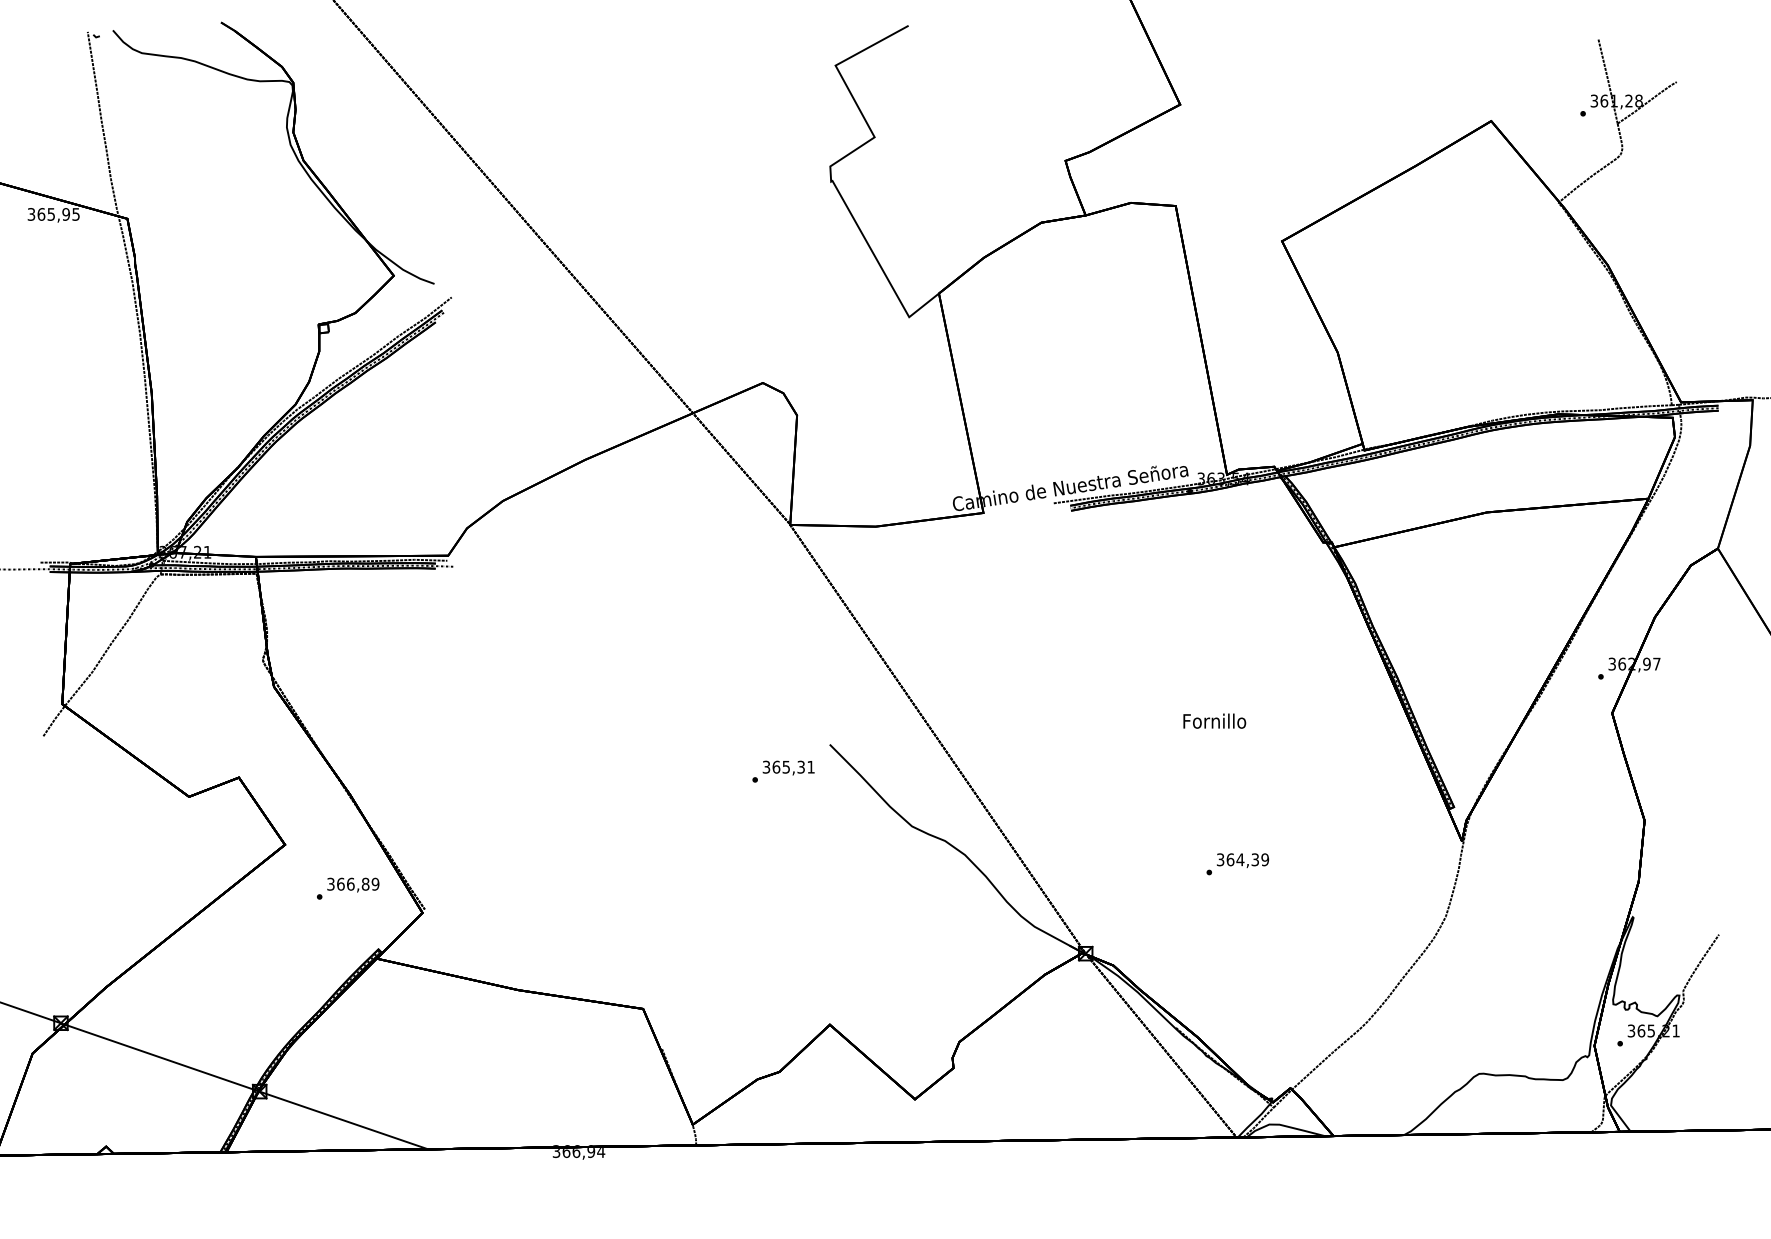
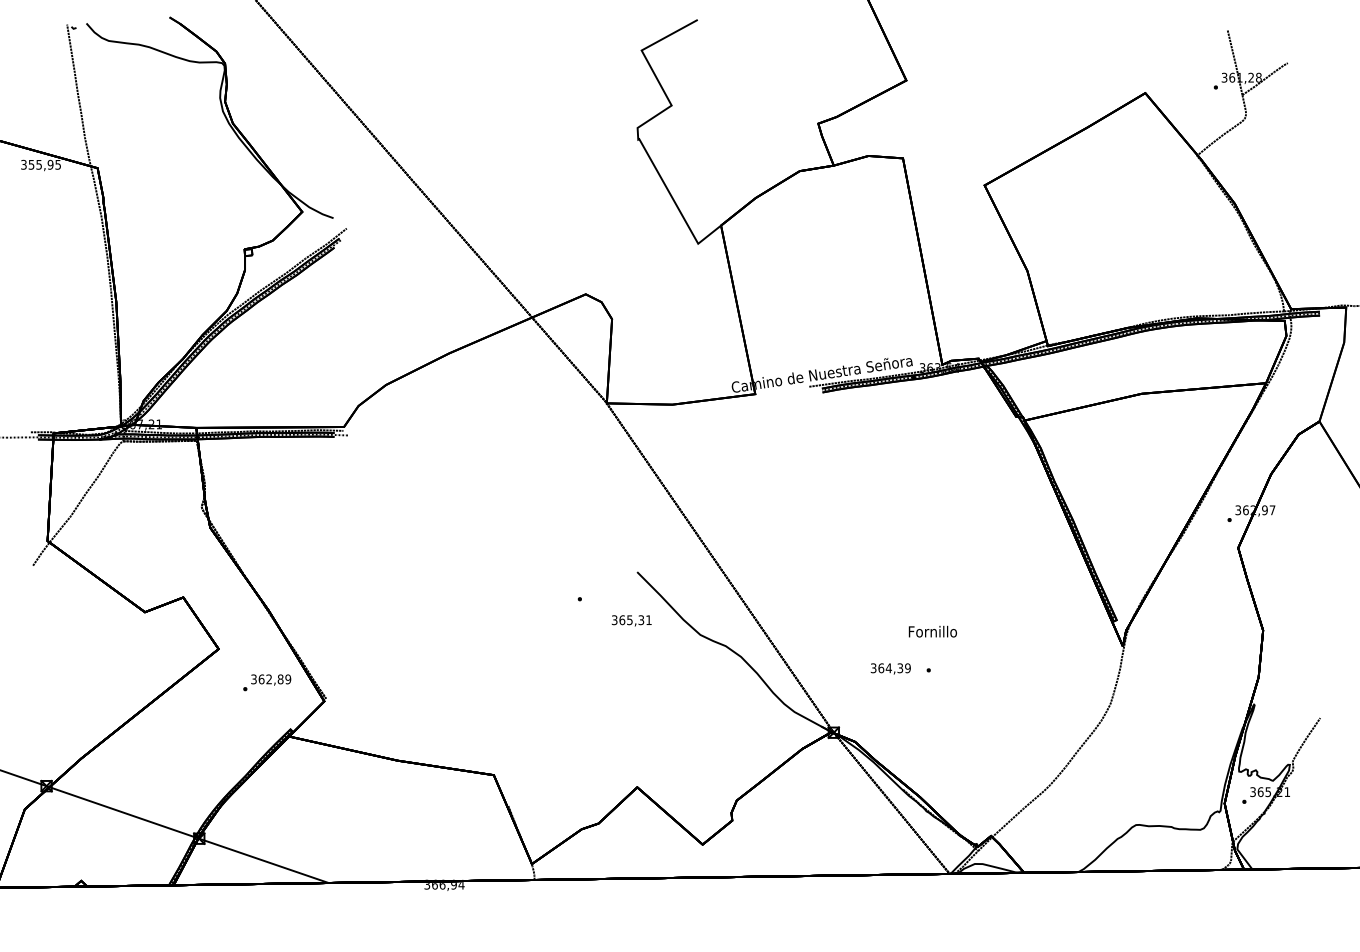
text: (41, 214) -> (31, 164), 365,95 -> 355,95
text: (1214, 720) -> (932, 631), moved
text: (788, 767) -> (631, 620), moved
text: (1243, 860) -> (891, 668), moved
text: (350, 883) -> (269, 678), 366,89 -> 362,89

